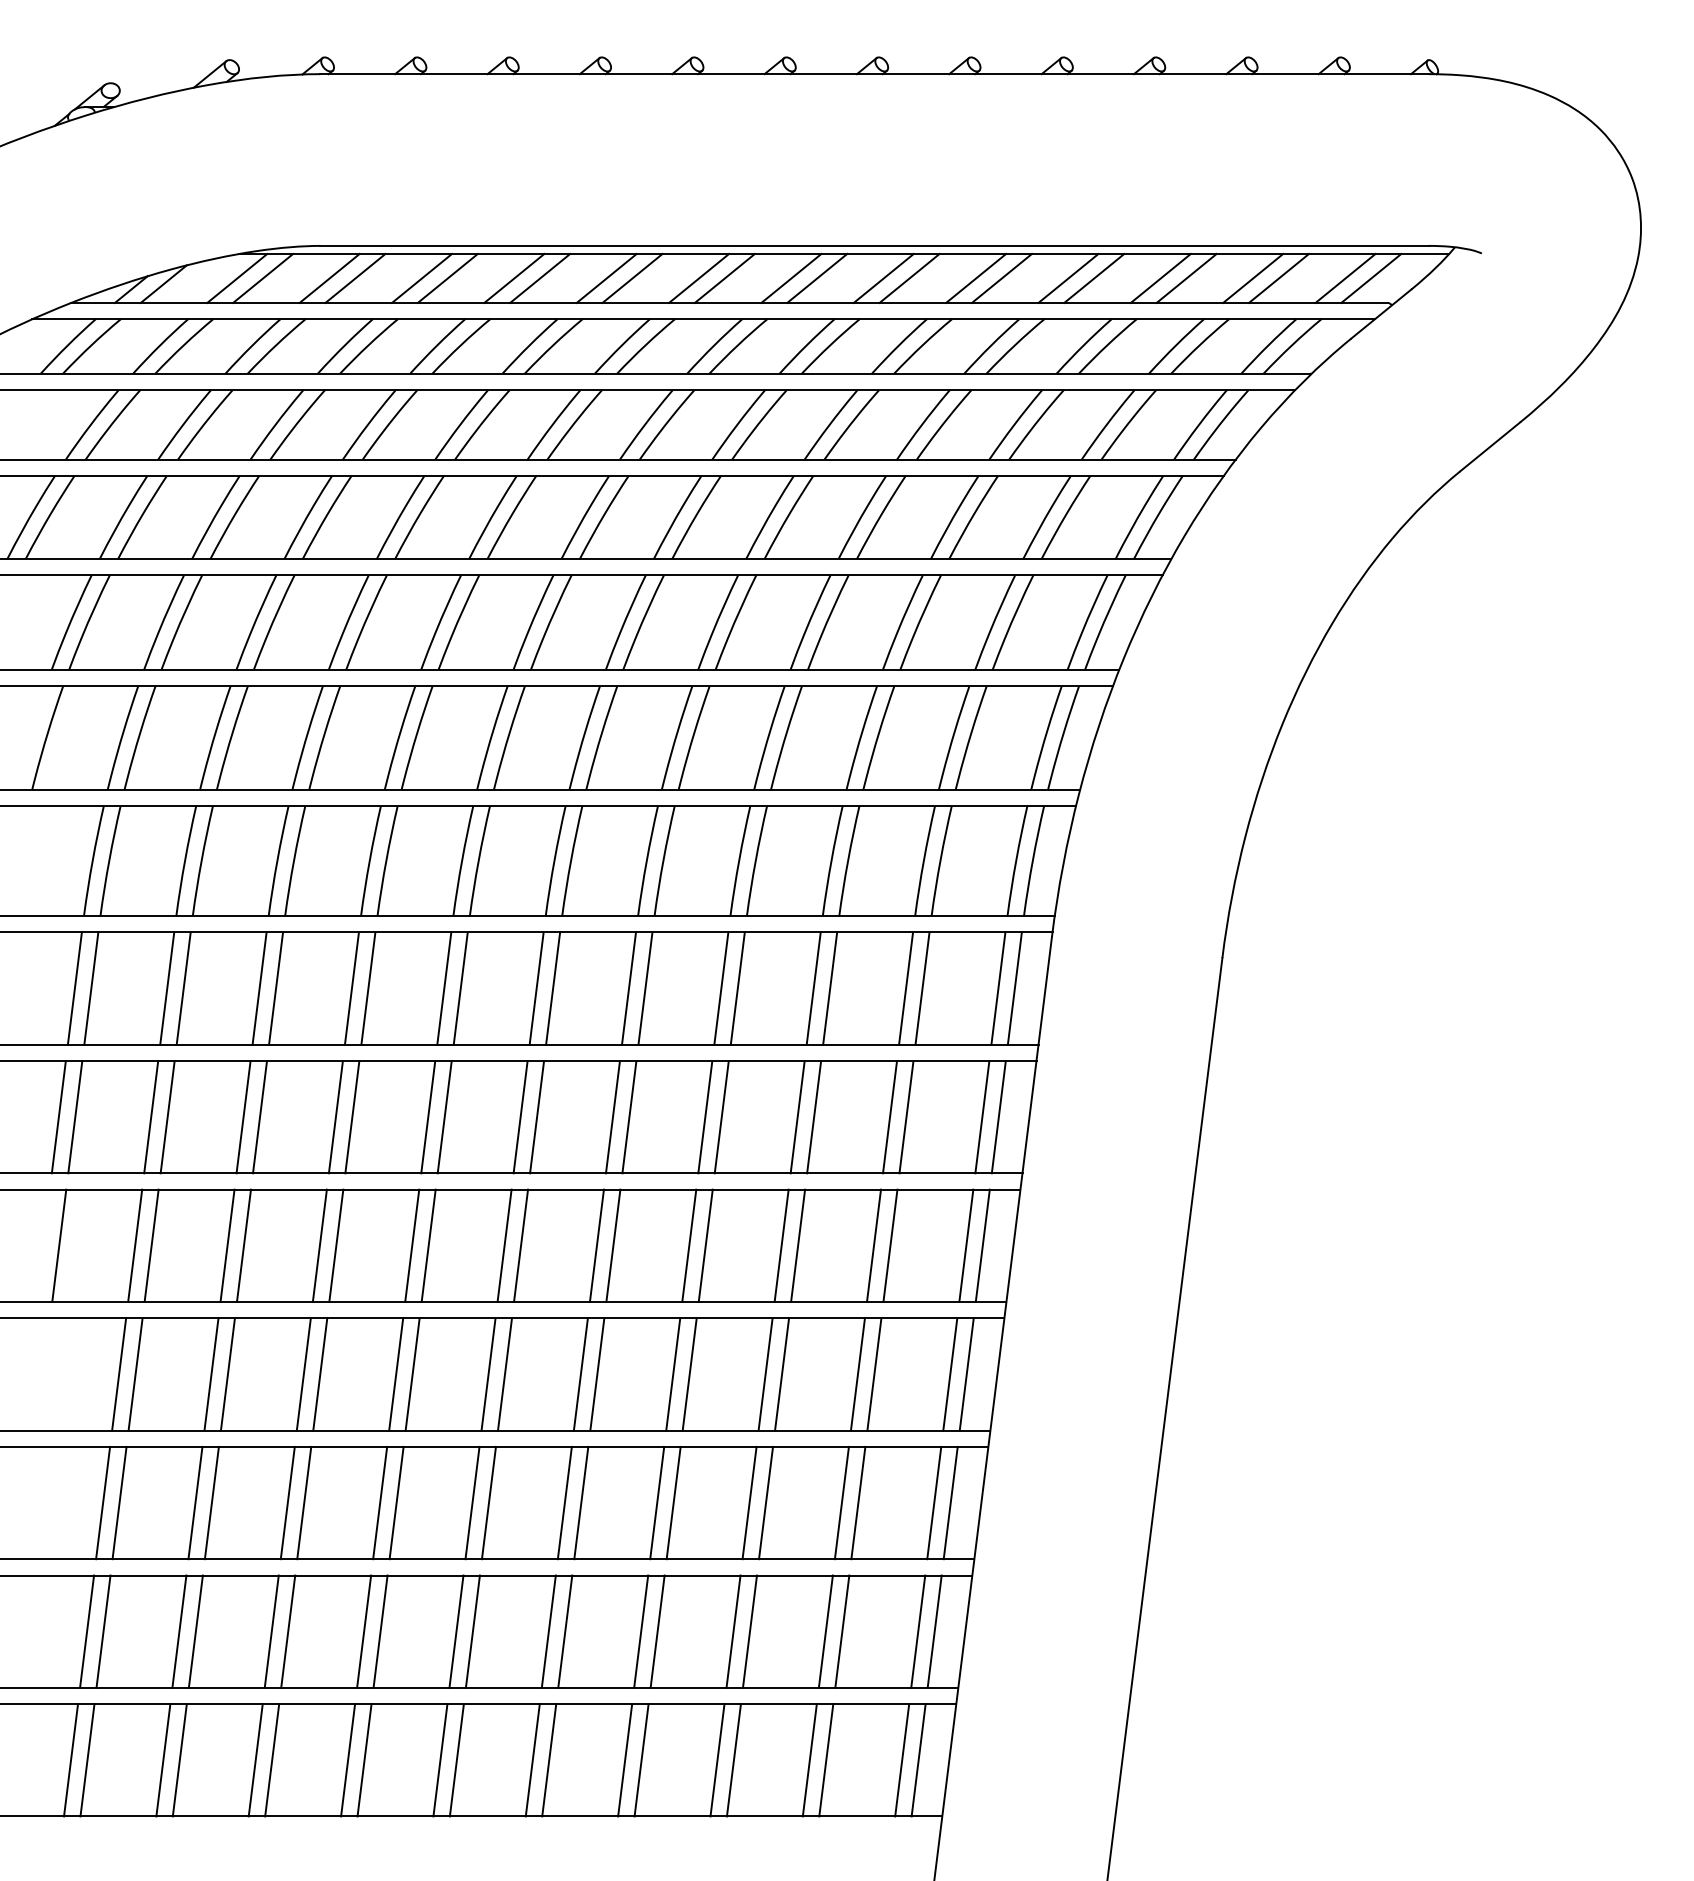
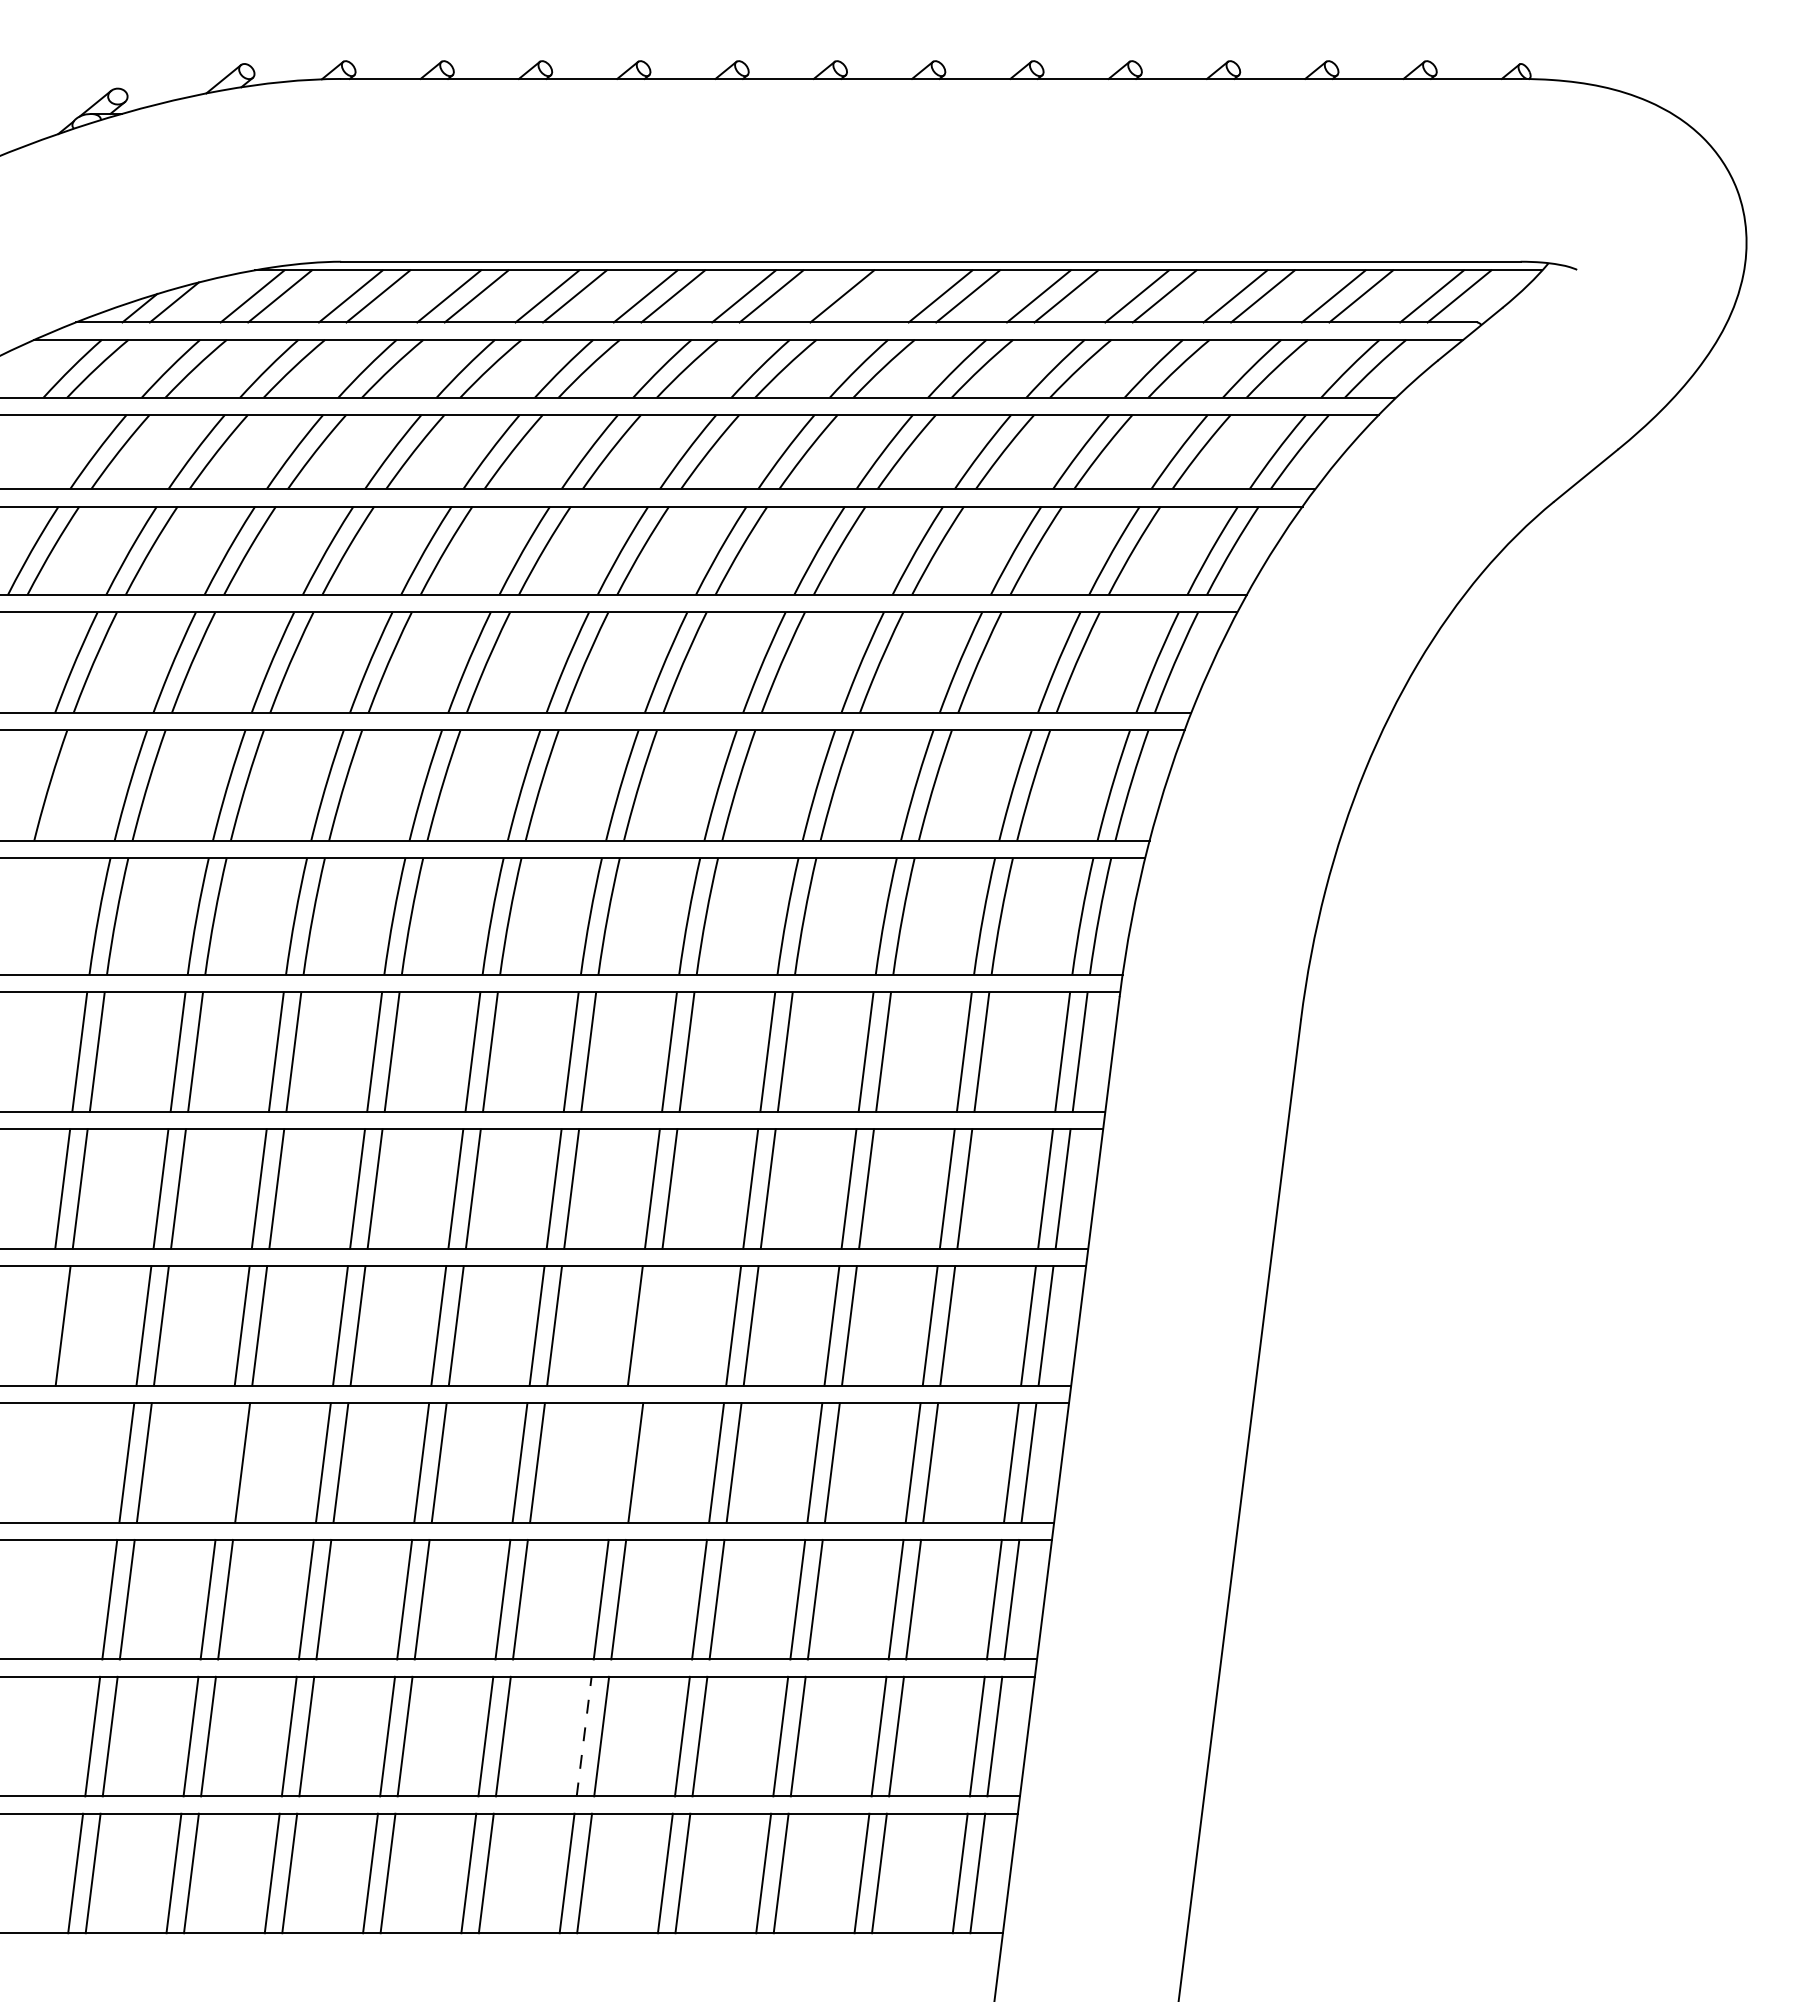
line: (816, 278) -> (869, 296), removed
line: (613, 1245) -> (652, 1325), removed
line: (210, 1374) -> (224, 1462), removed
line: (580, 1374) -> (617, 1462), removed
line: (549, 1631) -> (584, 1736), solid -> dashed

